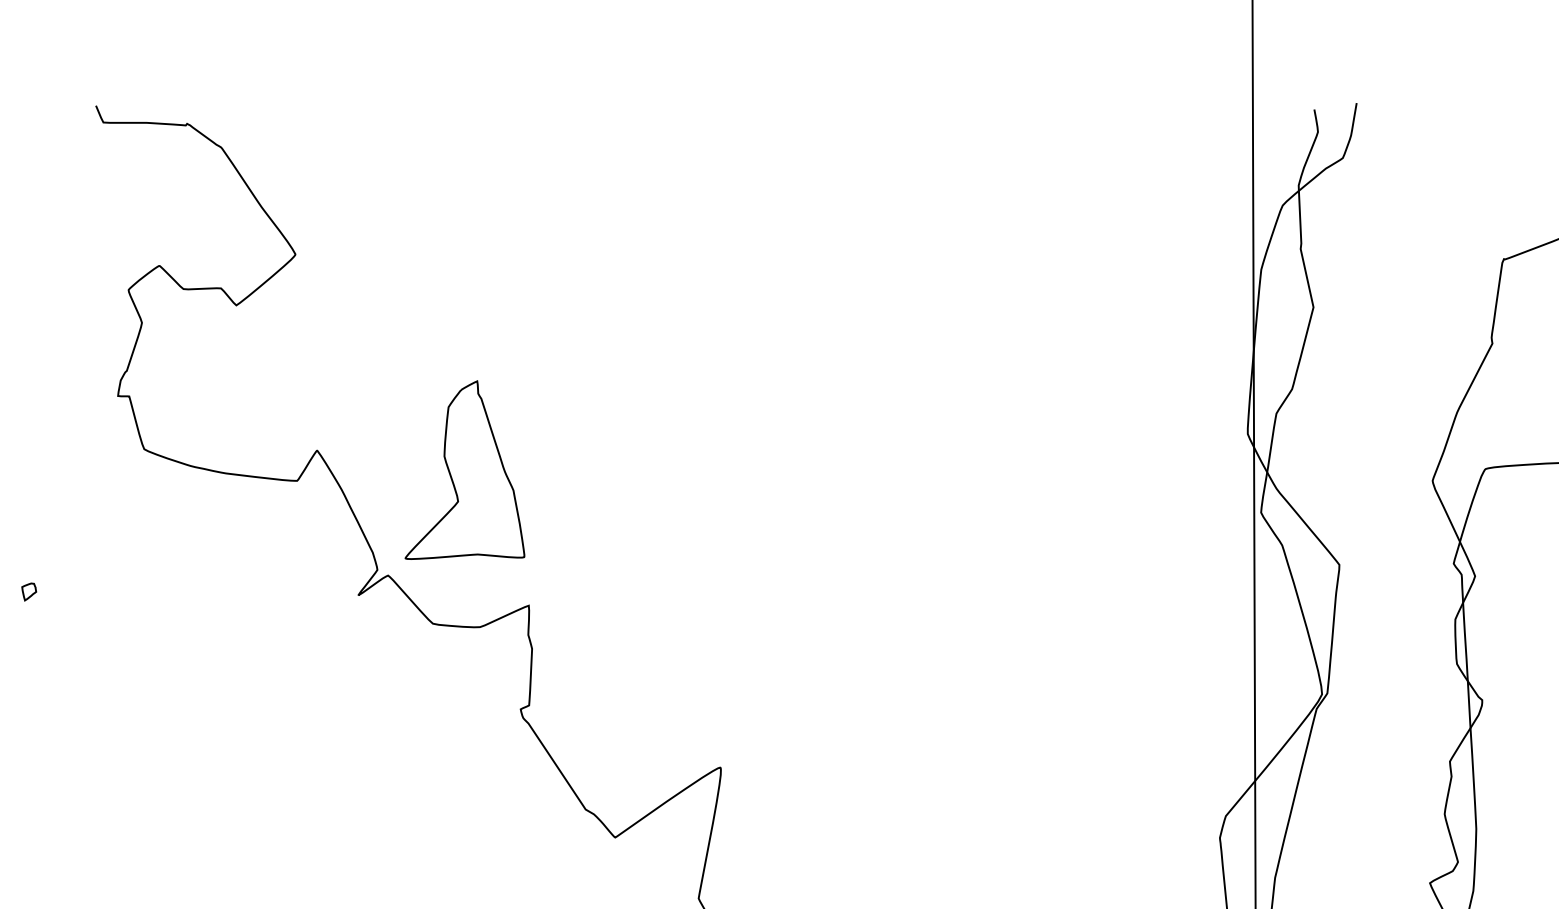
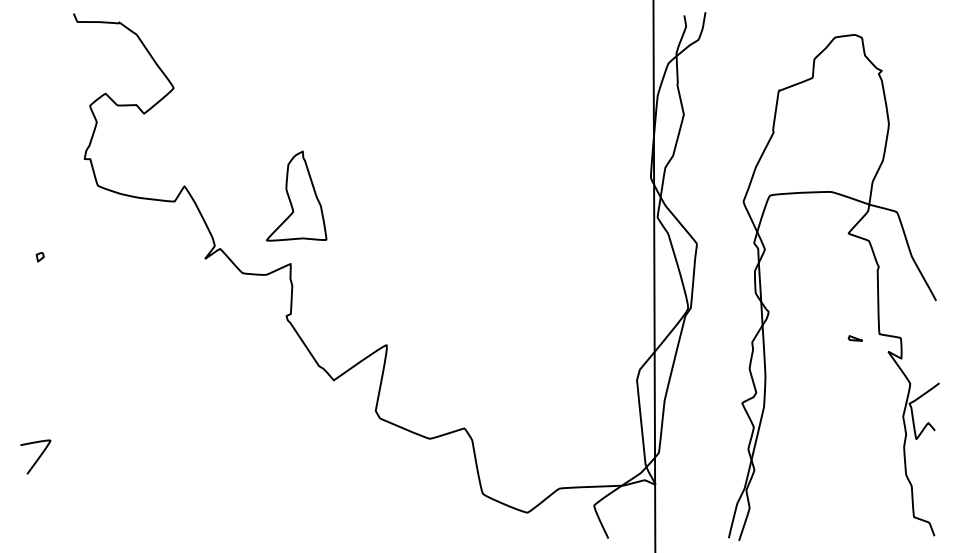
part: (464, 468) -> (296, 195), moved

